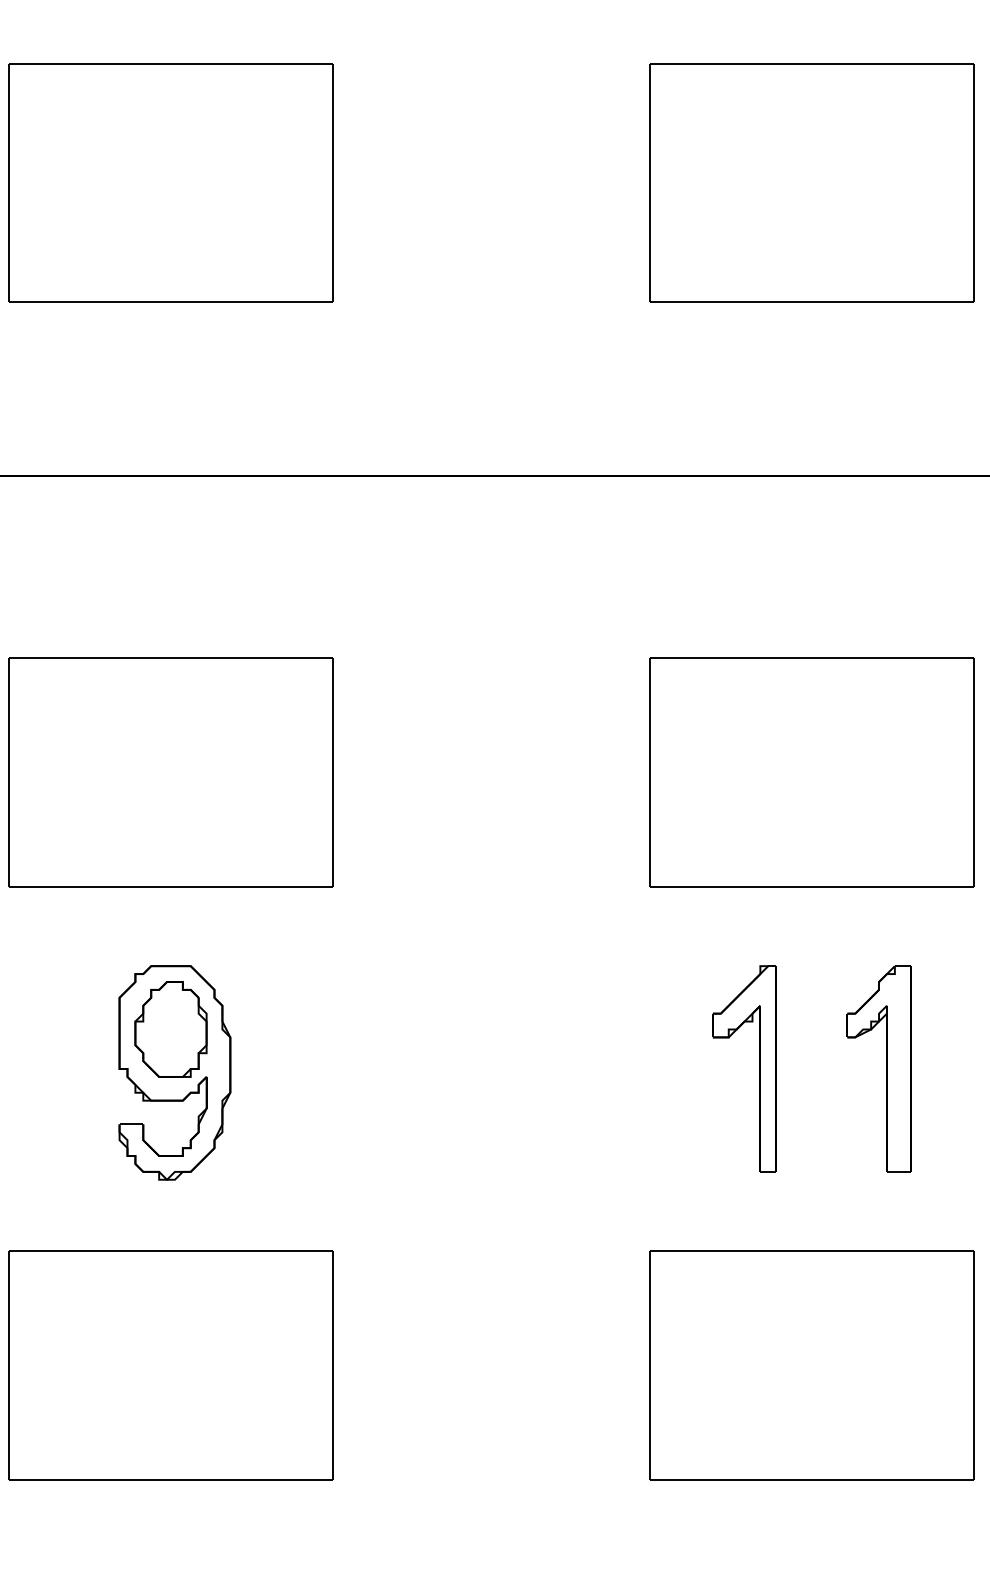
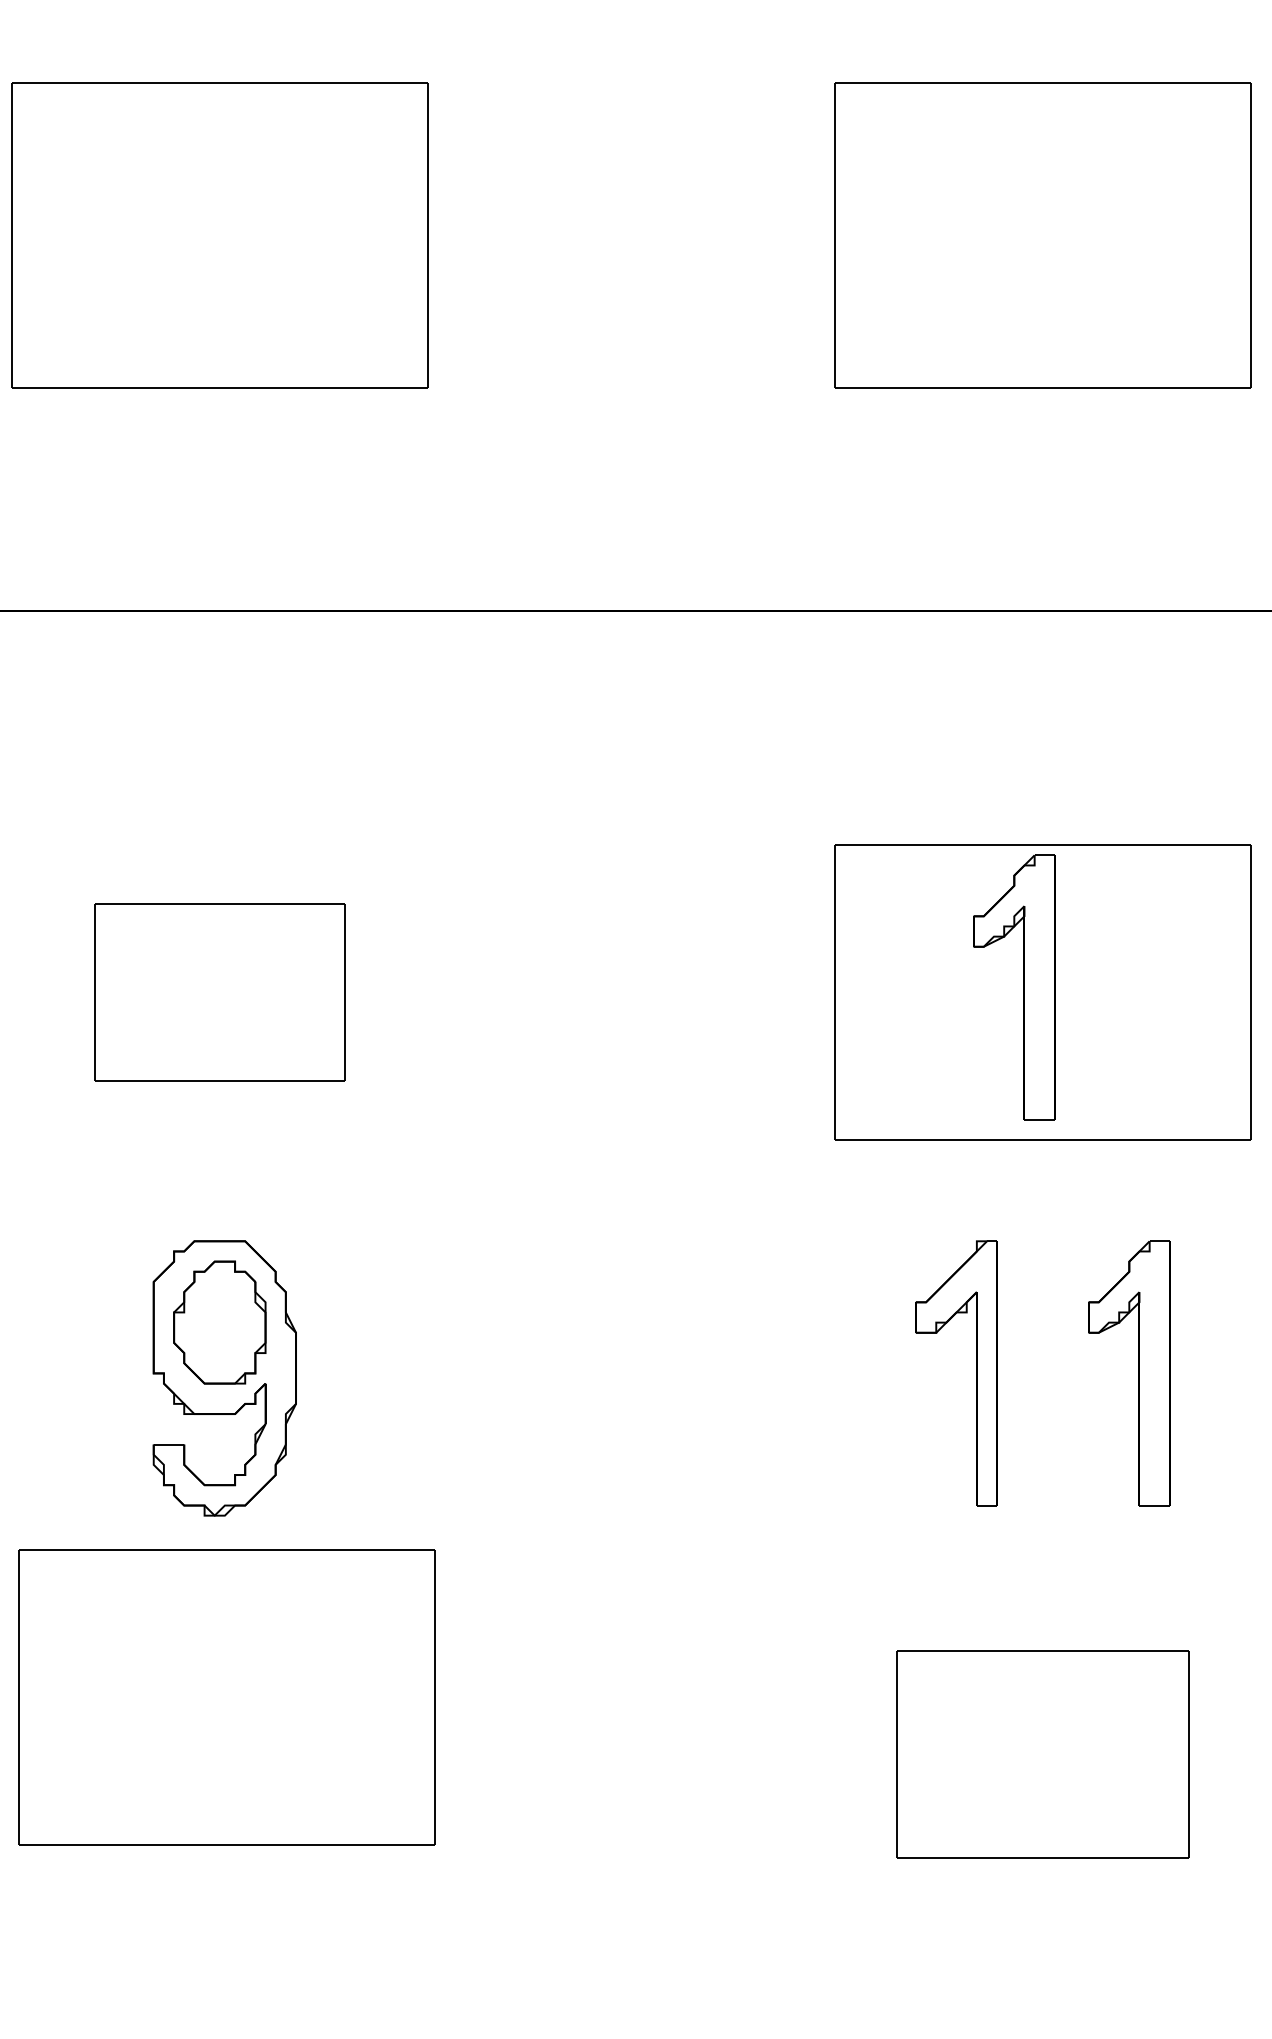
part: (796, 768) -> (1023, 987), added
part: (170, 772) -> (219, 992), size x0.6
part: (170, 1365) -> (226, 1697), moved
part: (811, 1365) -> (1042, 1754), size x0.7

